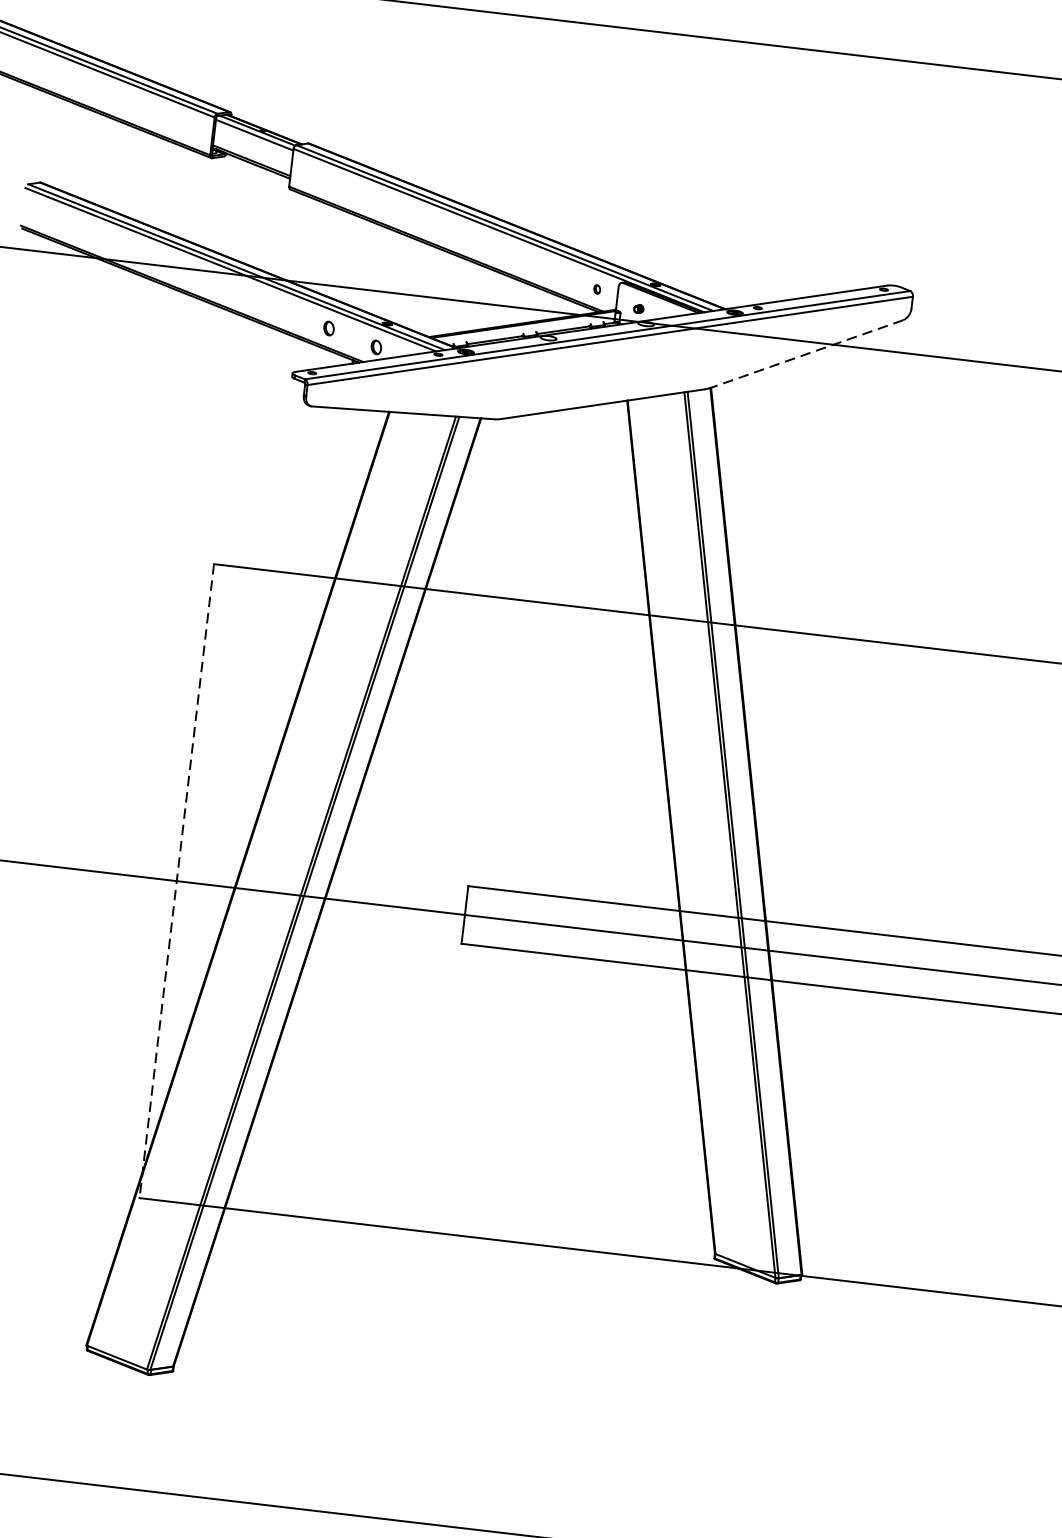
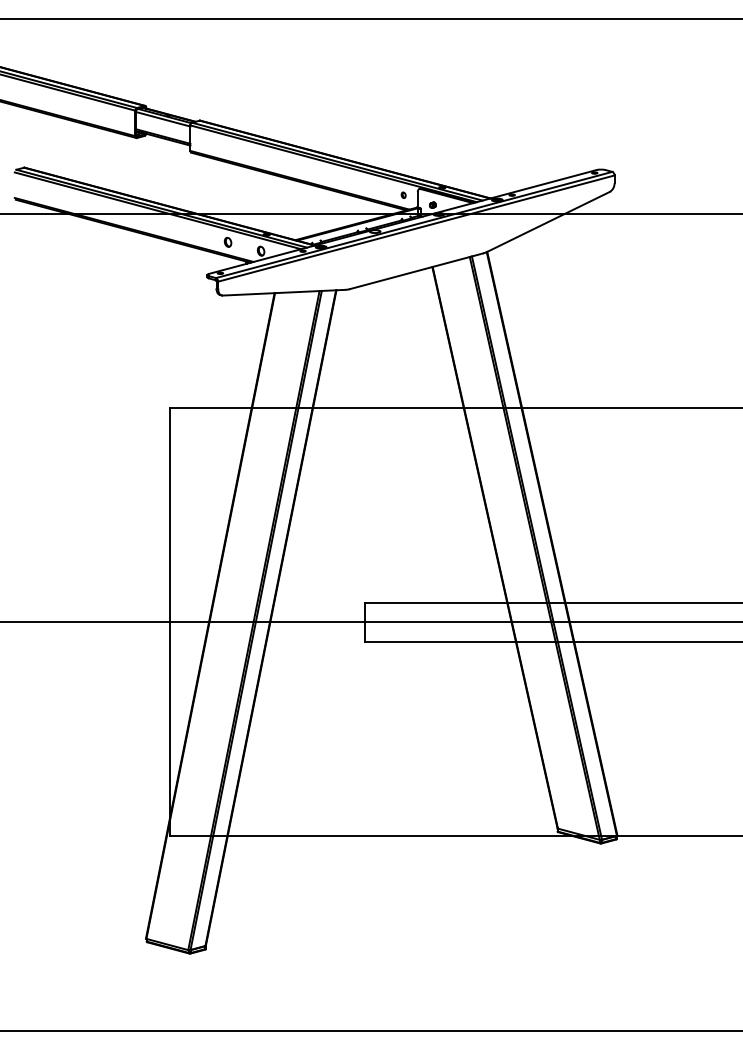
line: (806, 354) -> (548, 222), dashed -> solid
line: (176, 881) -> (169, 622), dashed -> solid

